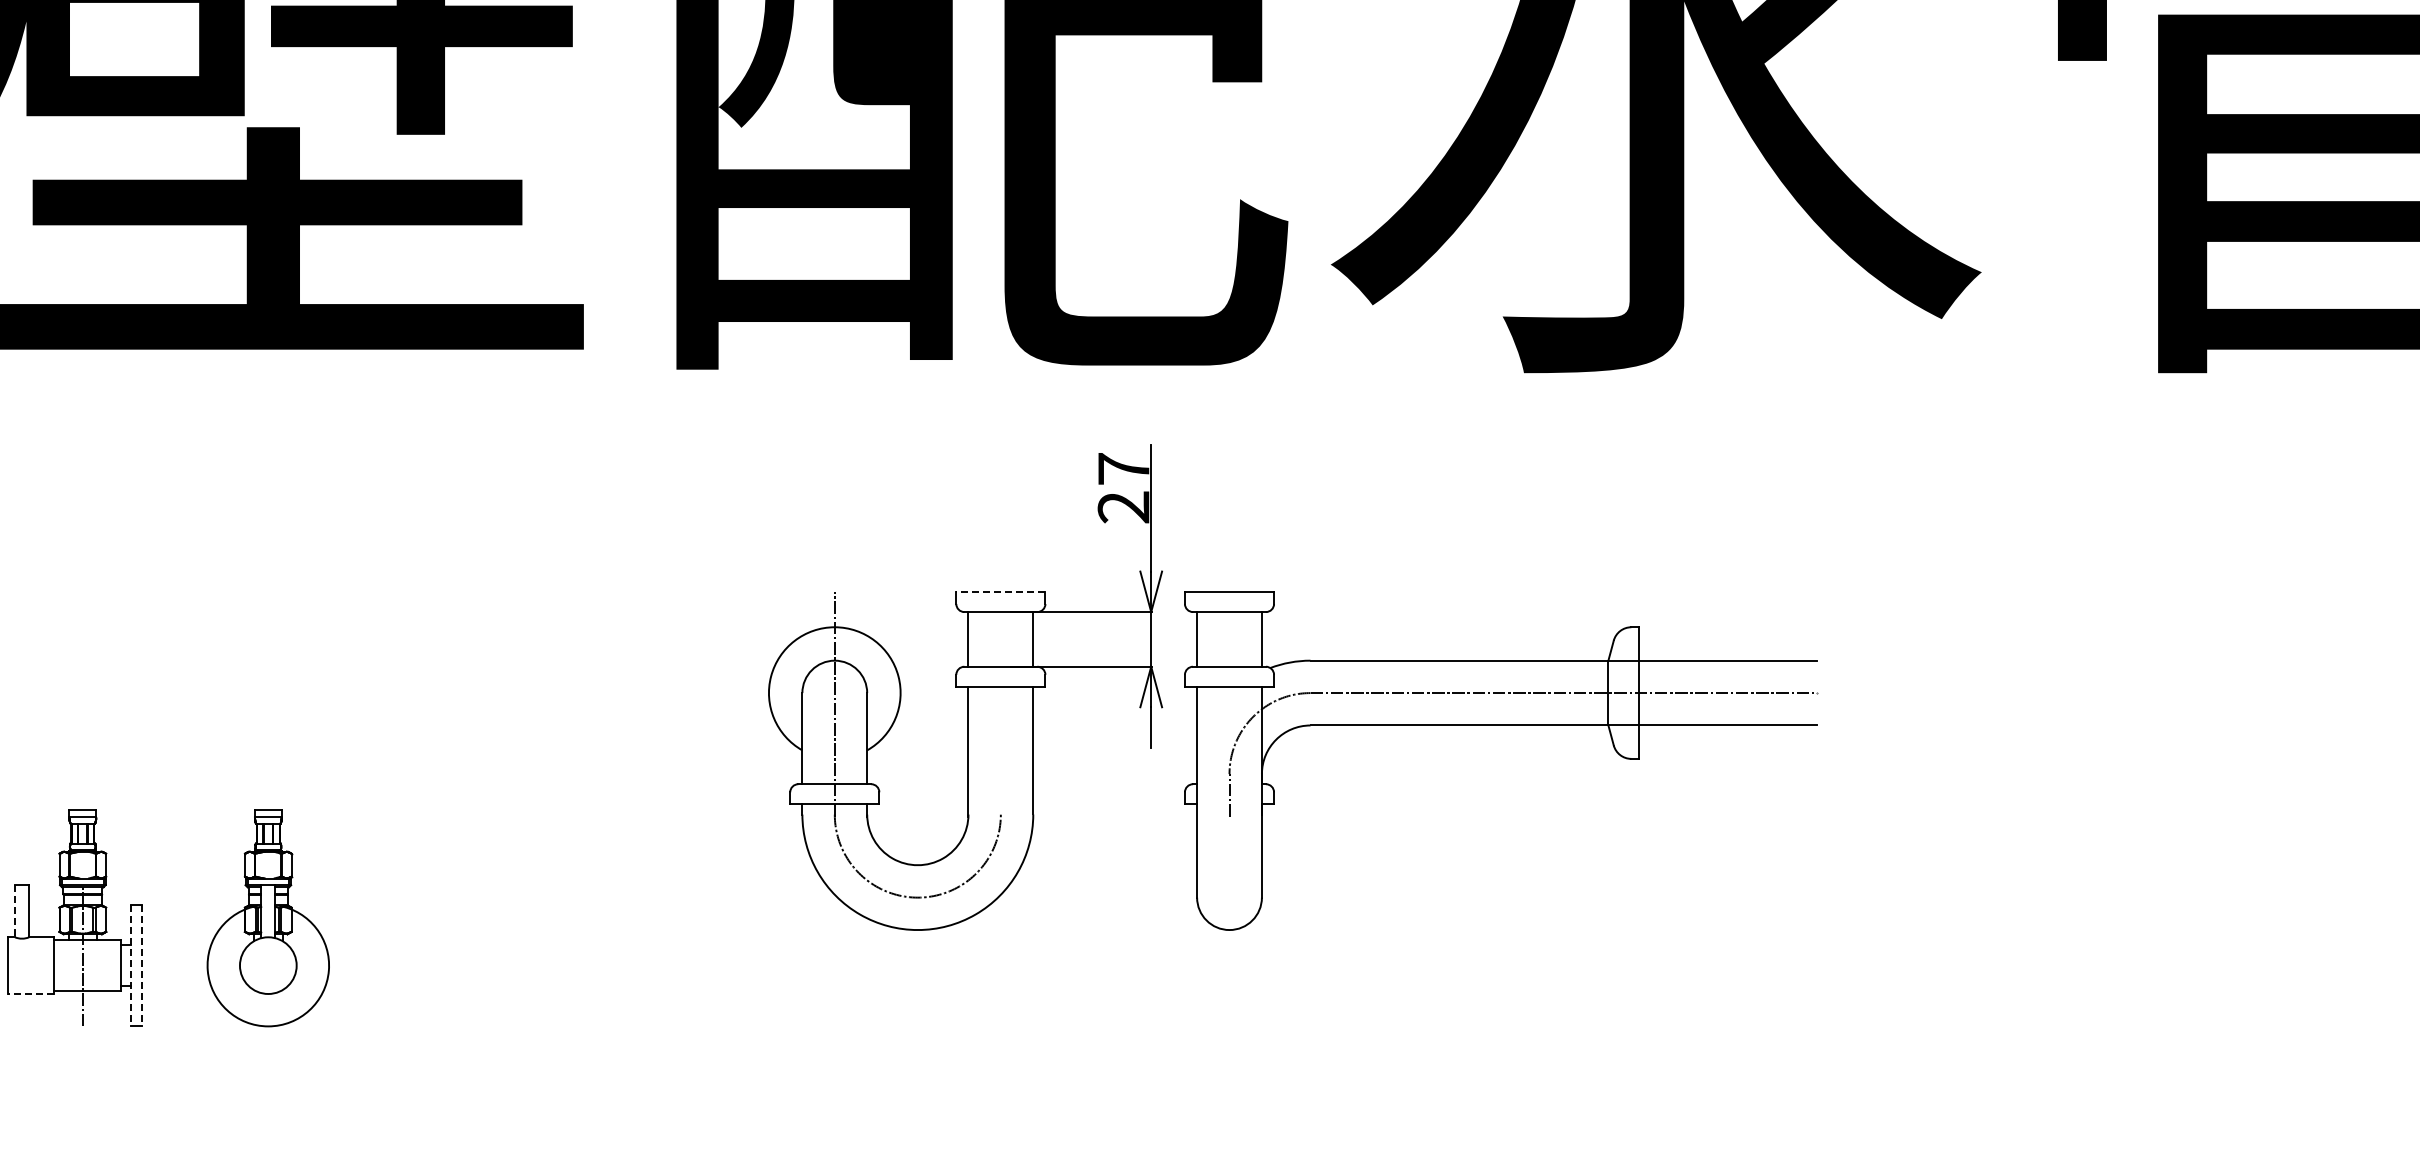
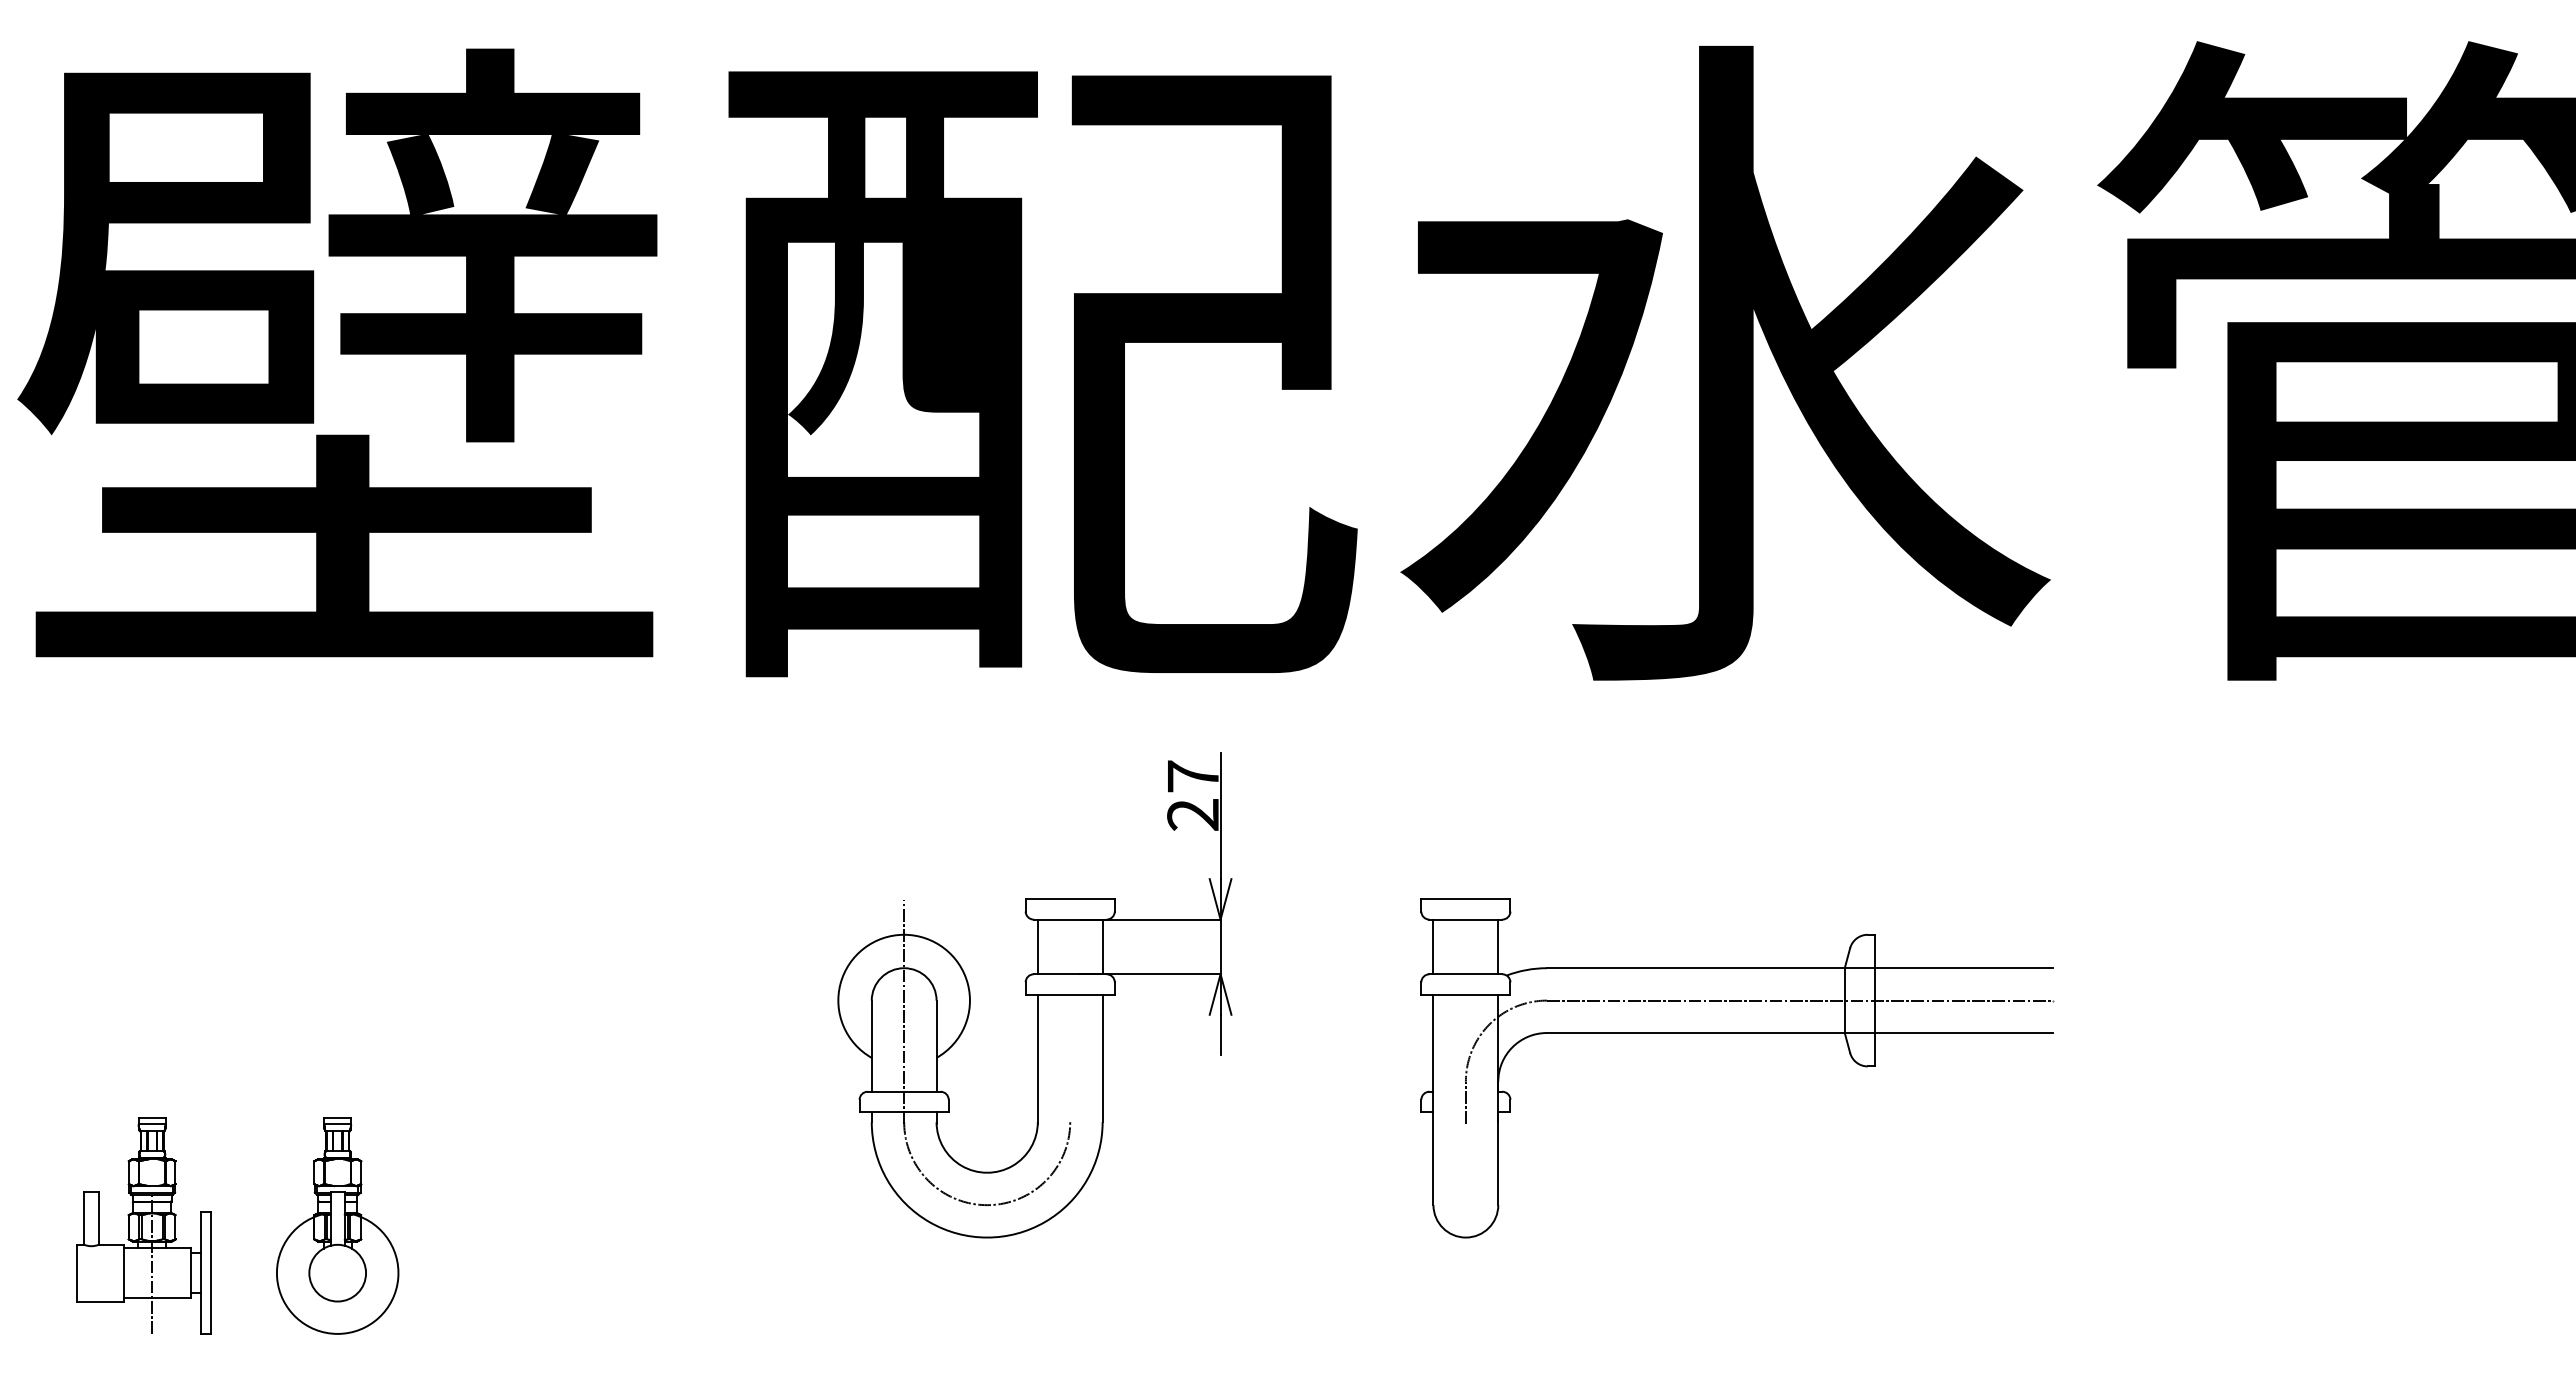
line: (1001, 591) -> (1070, 899), dashed -> solid
part: (1501, 725) -> (1737, 1033), moved
line: (15, 910) -> (84, 1218), dashed -> solid
line: (131, 965) -> (200, 1273), dashed -> solid
line: (141, 965) -> (210, 1273), dashed -> solid
line: (31, 993) -> (100, 1301), dashed -> solid

